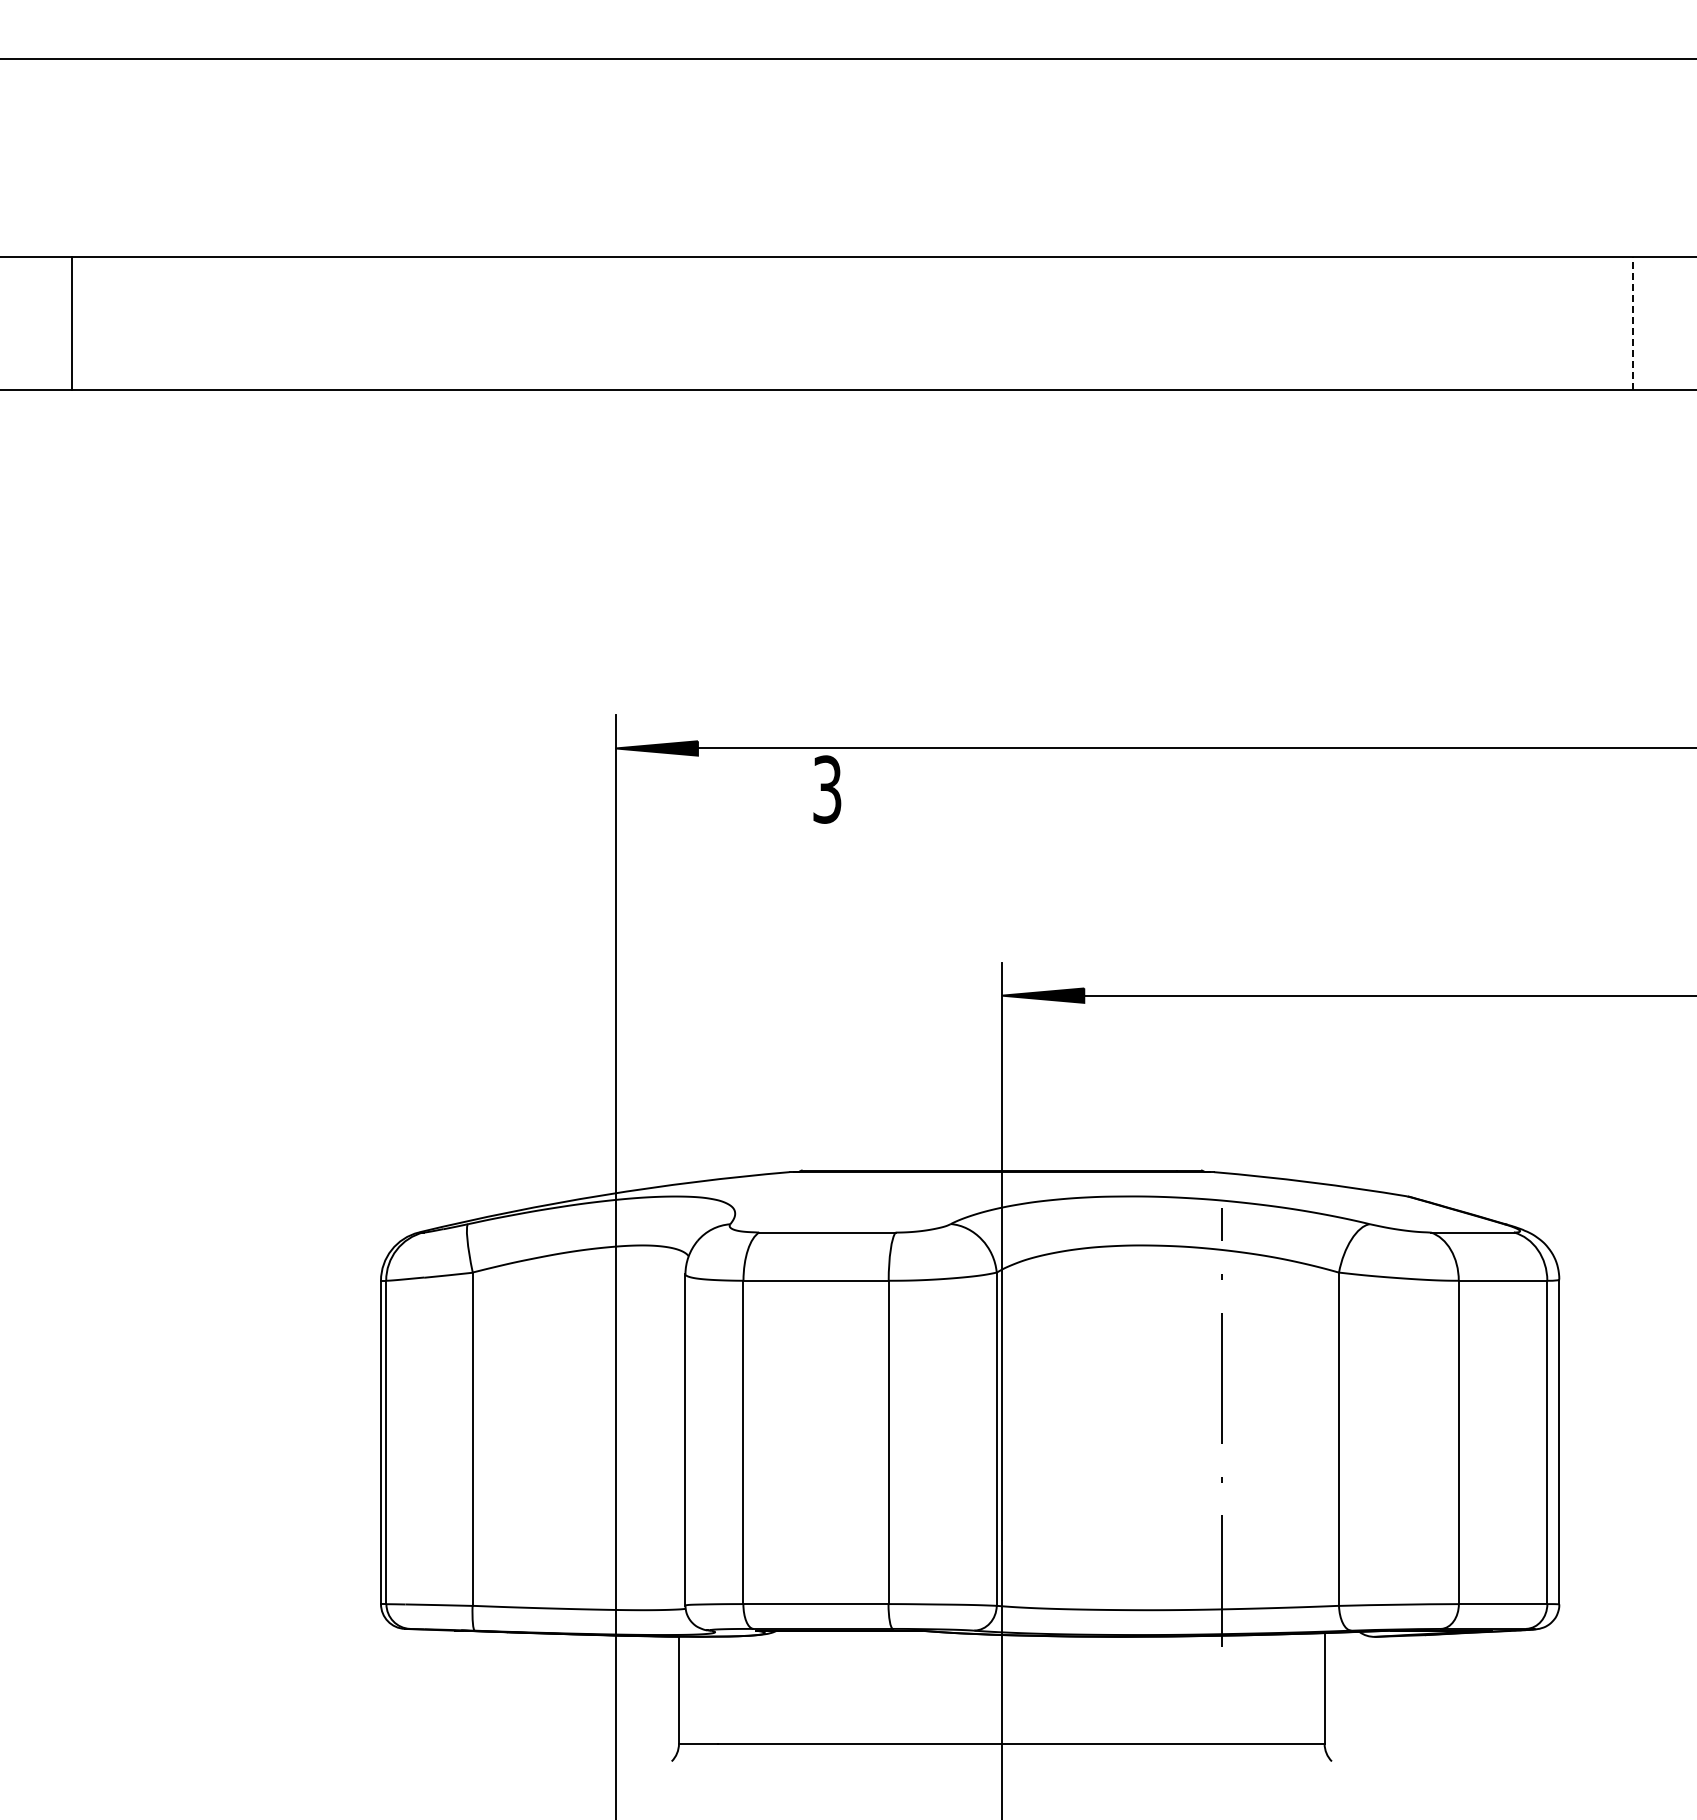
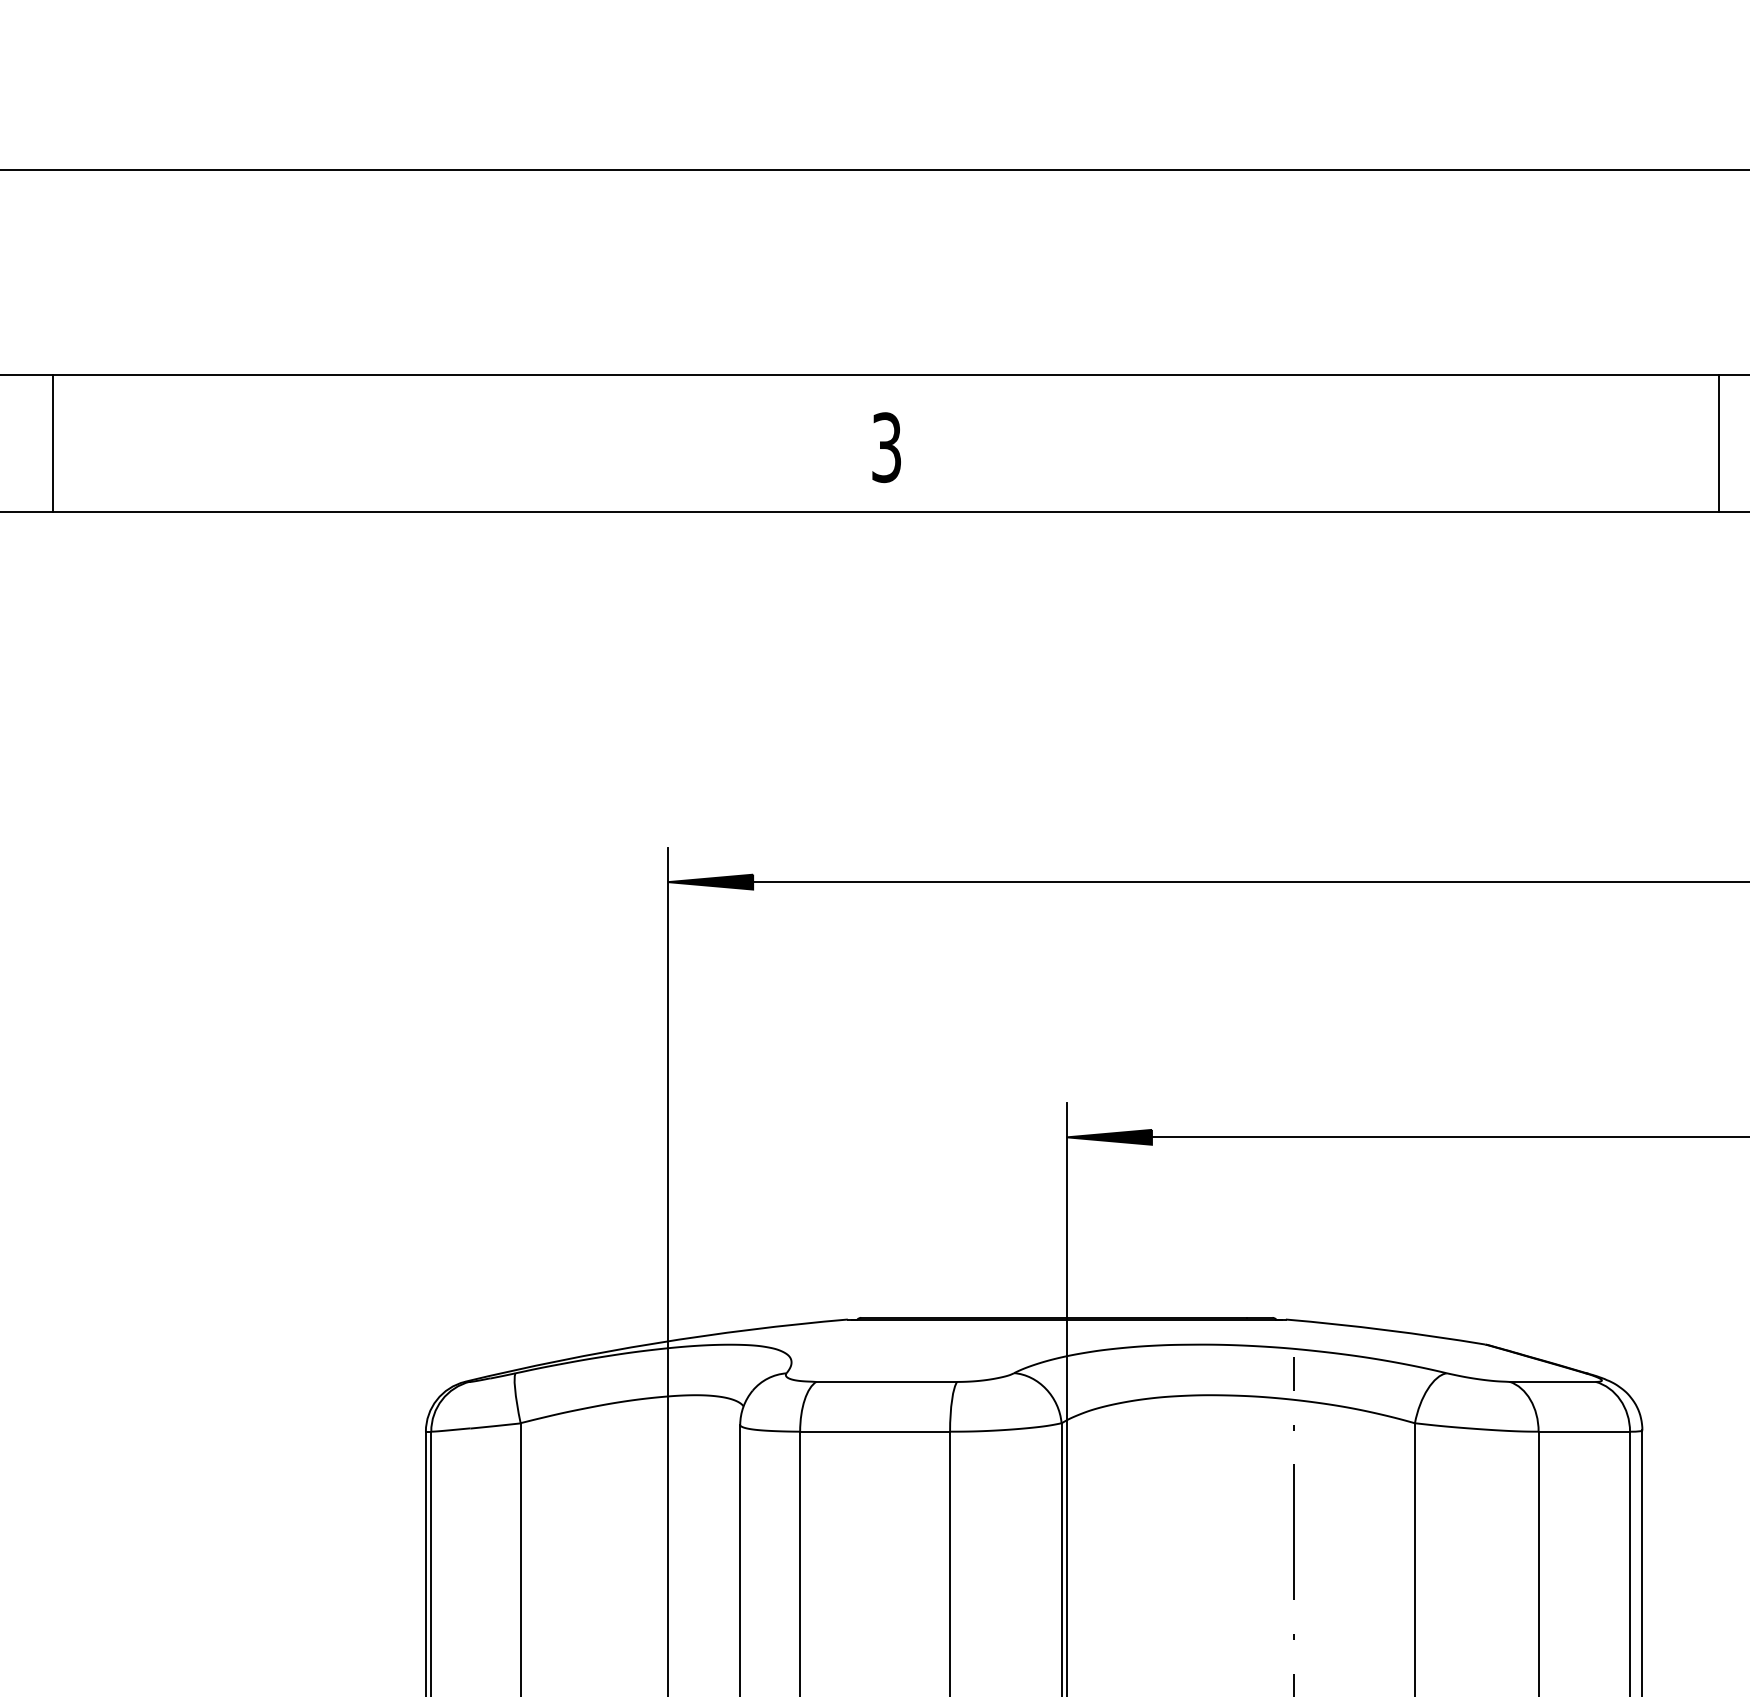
line: (1633, 322) -> (1718, 442), dashed -> solid
line: (72, 323) -> (52, 443), moved
text: (827, 789) -> (886, 447), moved

